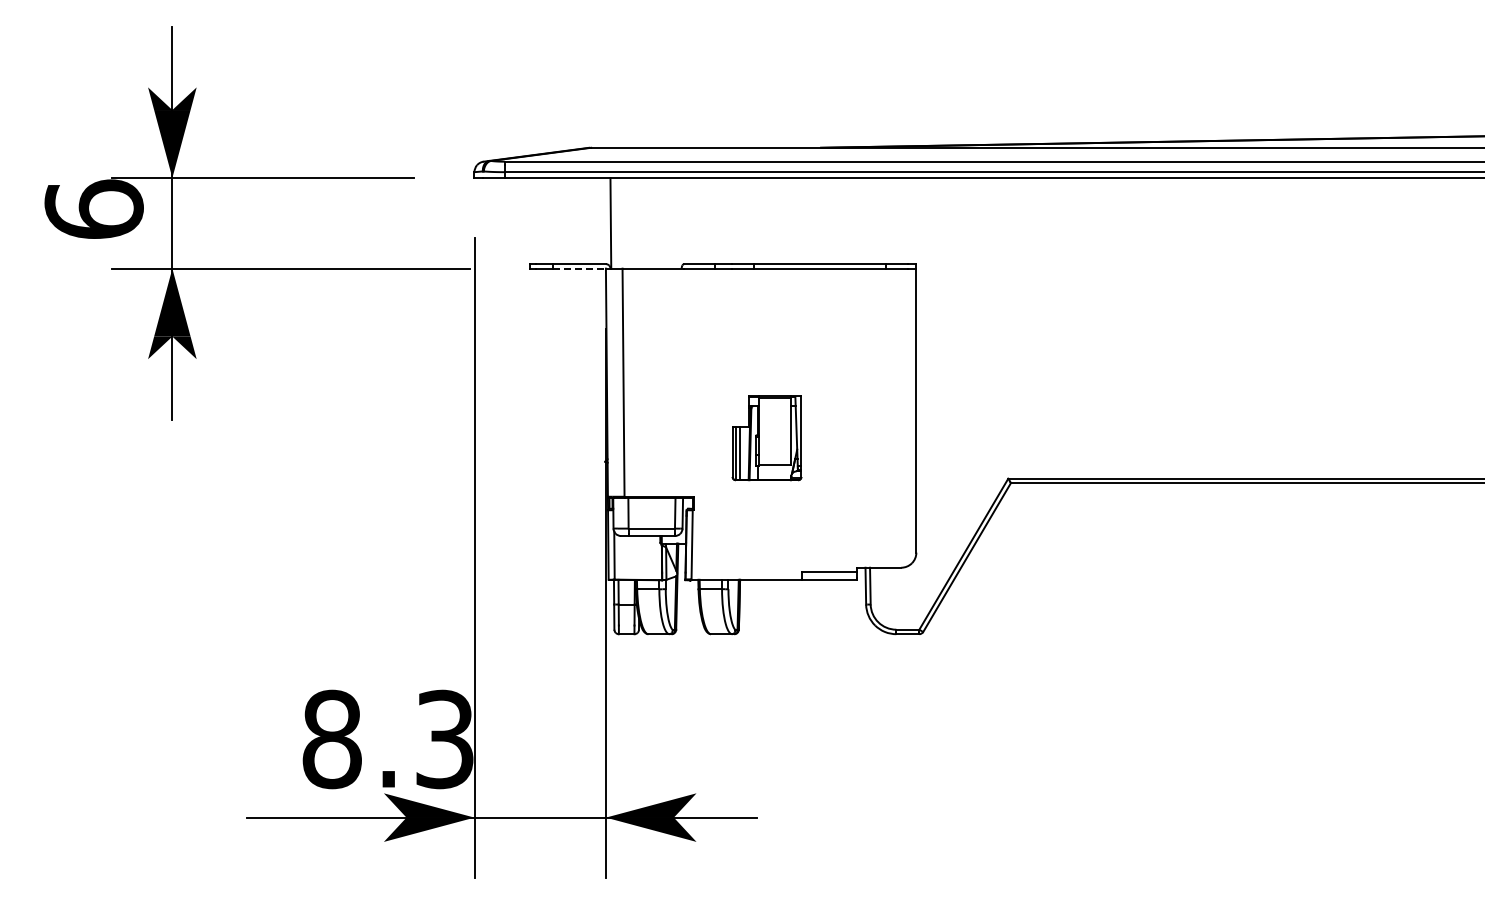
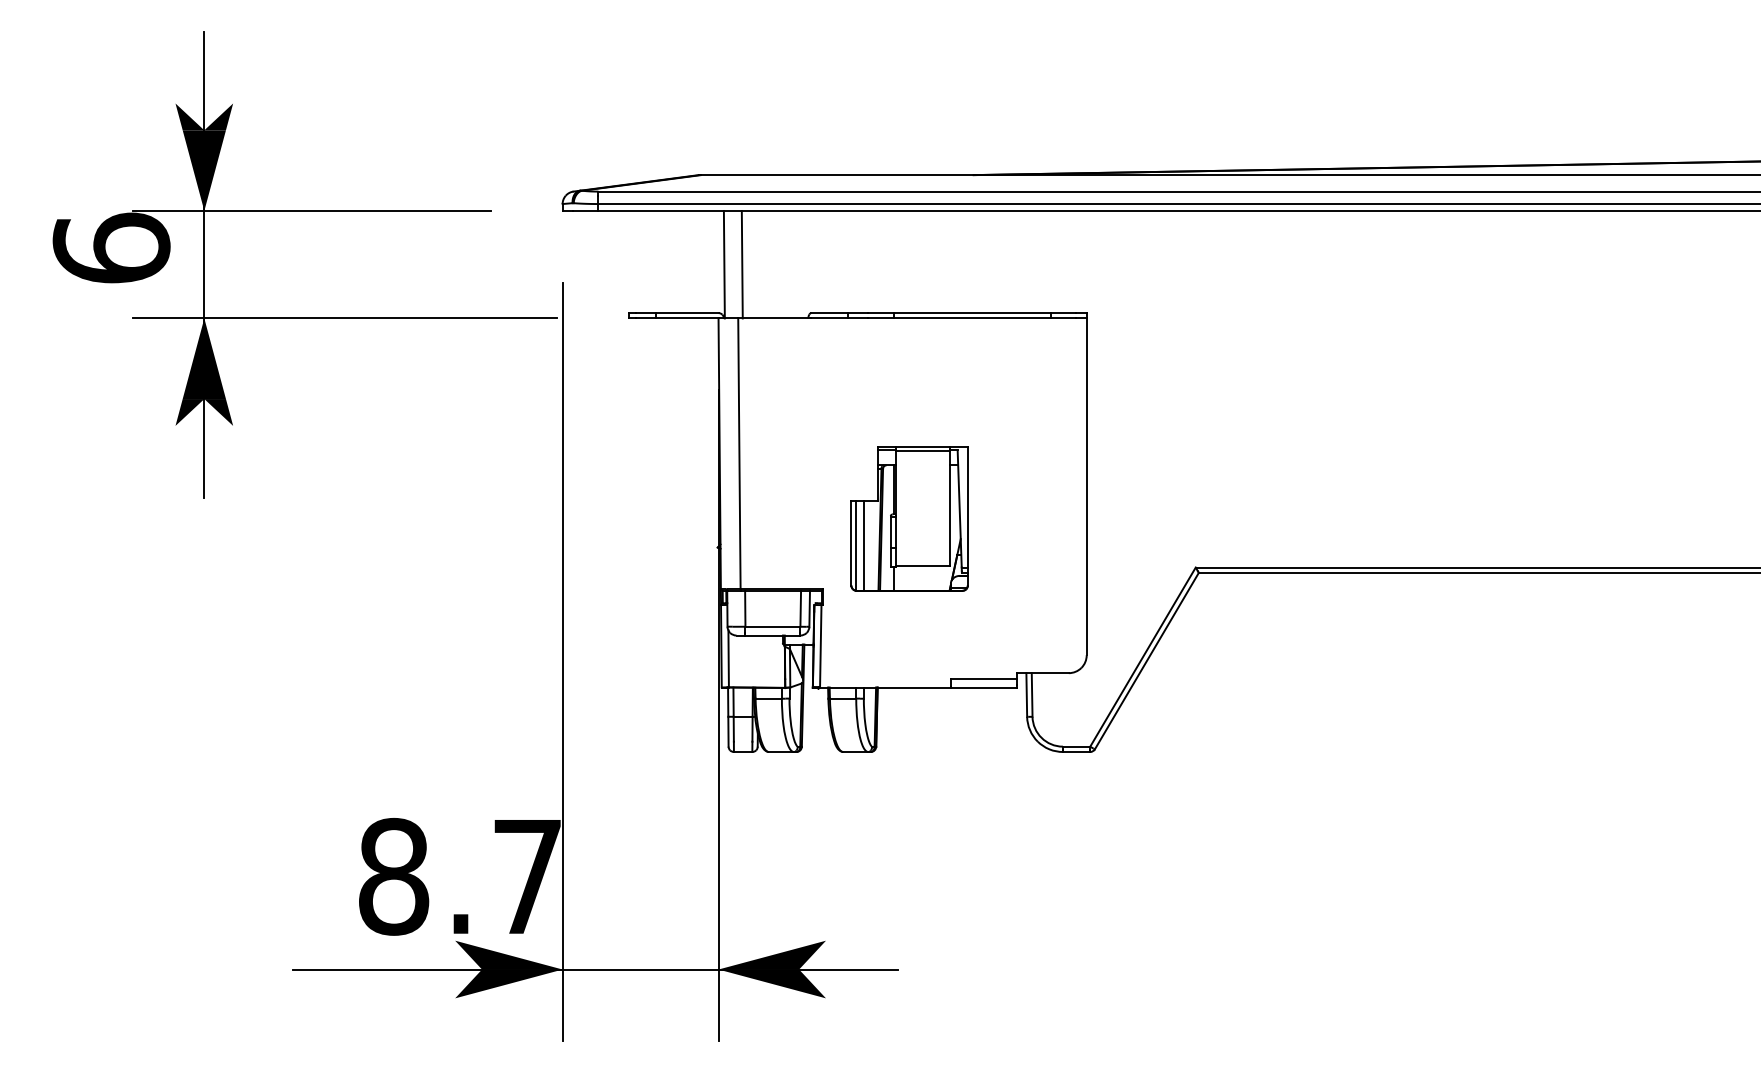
line: (625, 223) -> (741, 264), added
line: (579, 268) -> (687, 318), dashed -> solid
part: (766, 437) -> (908, 518), size x1.43
text: (444, 739) -> (527, 876), 8.3 -> 8.7

